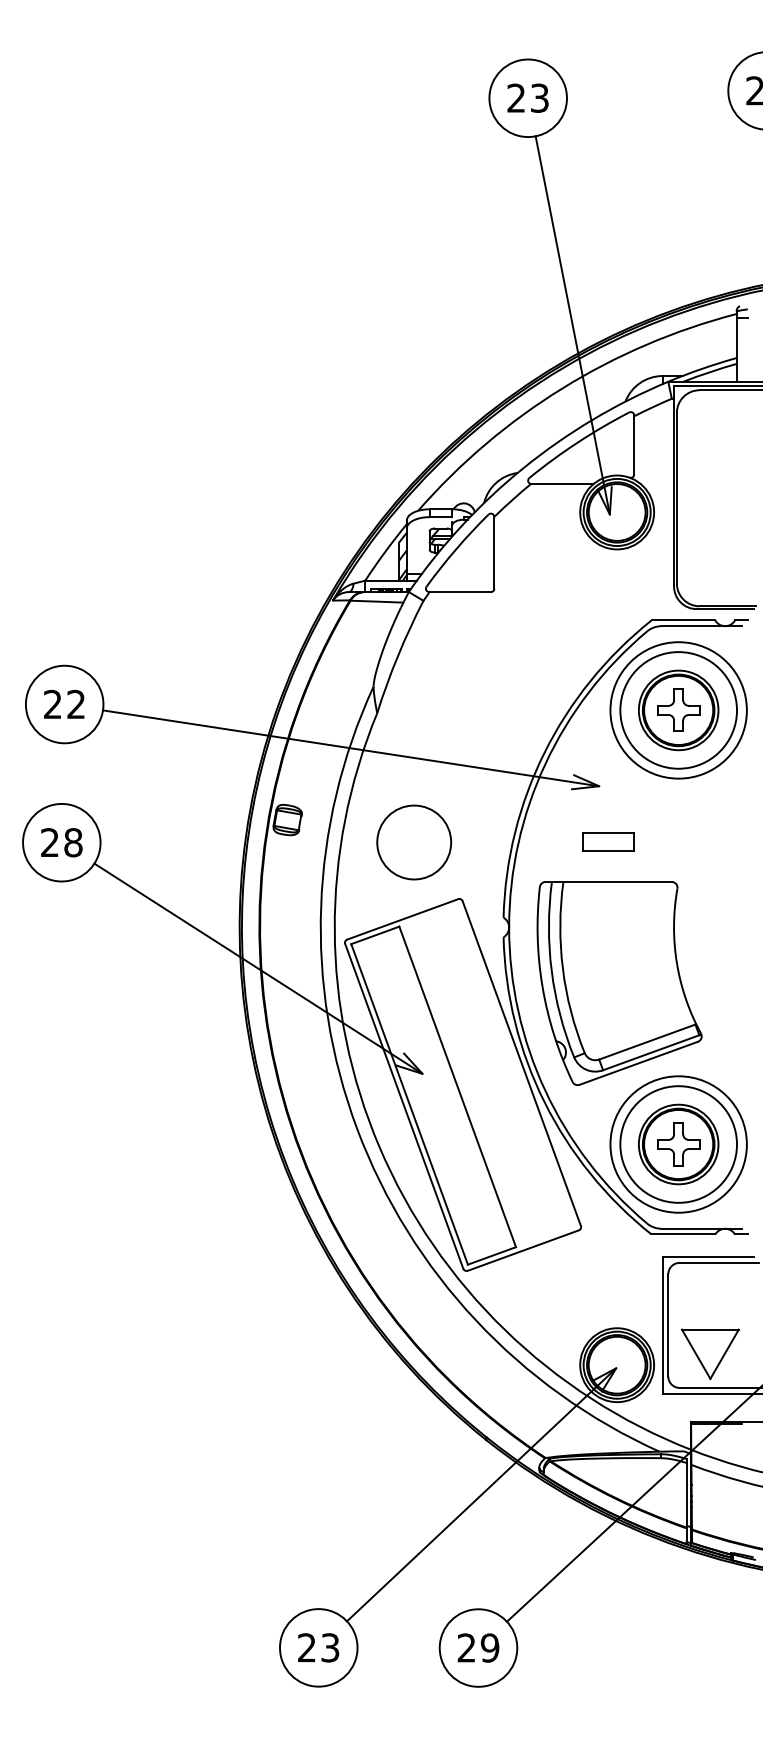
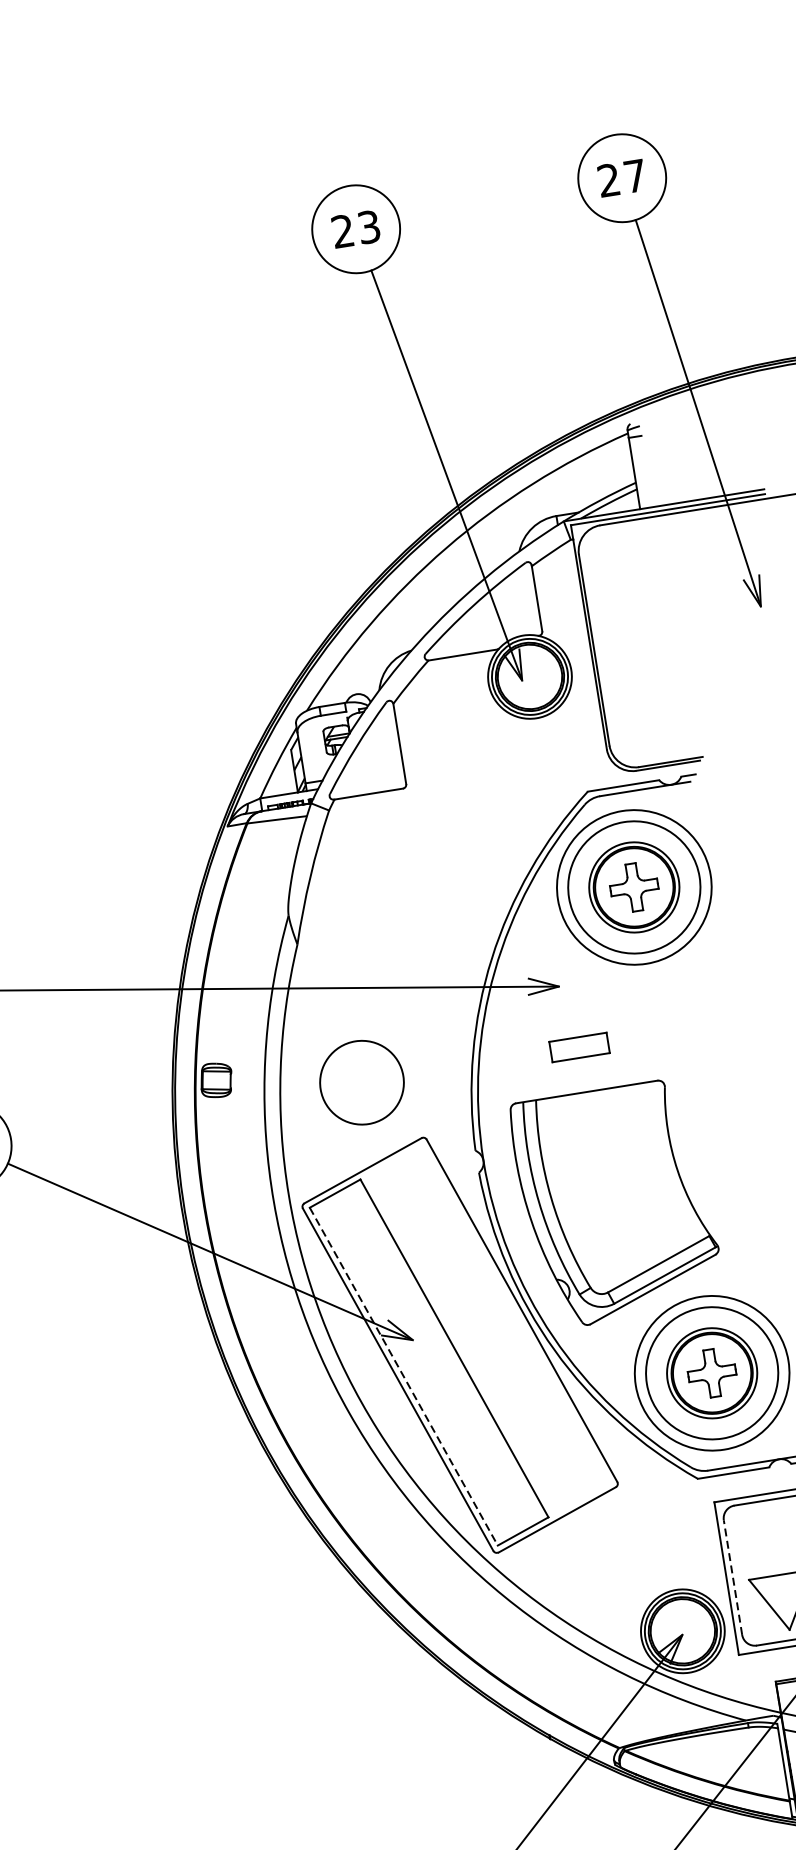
line: (409, 1104) -> (403, 1376), solid -> dashed
line: (668, 1324) -> (733, 1576), solid -> dashed

